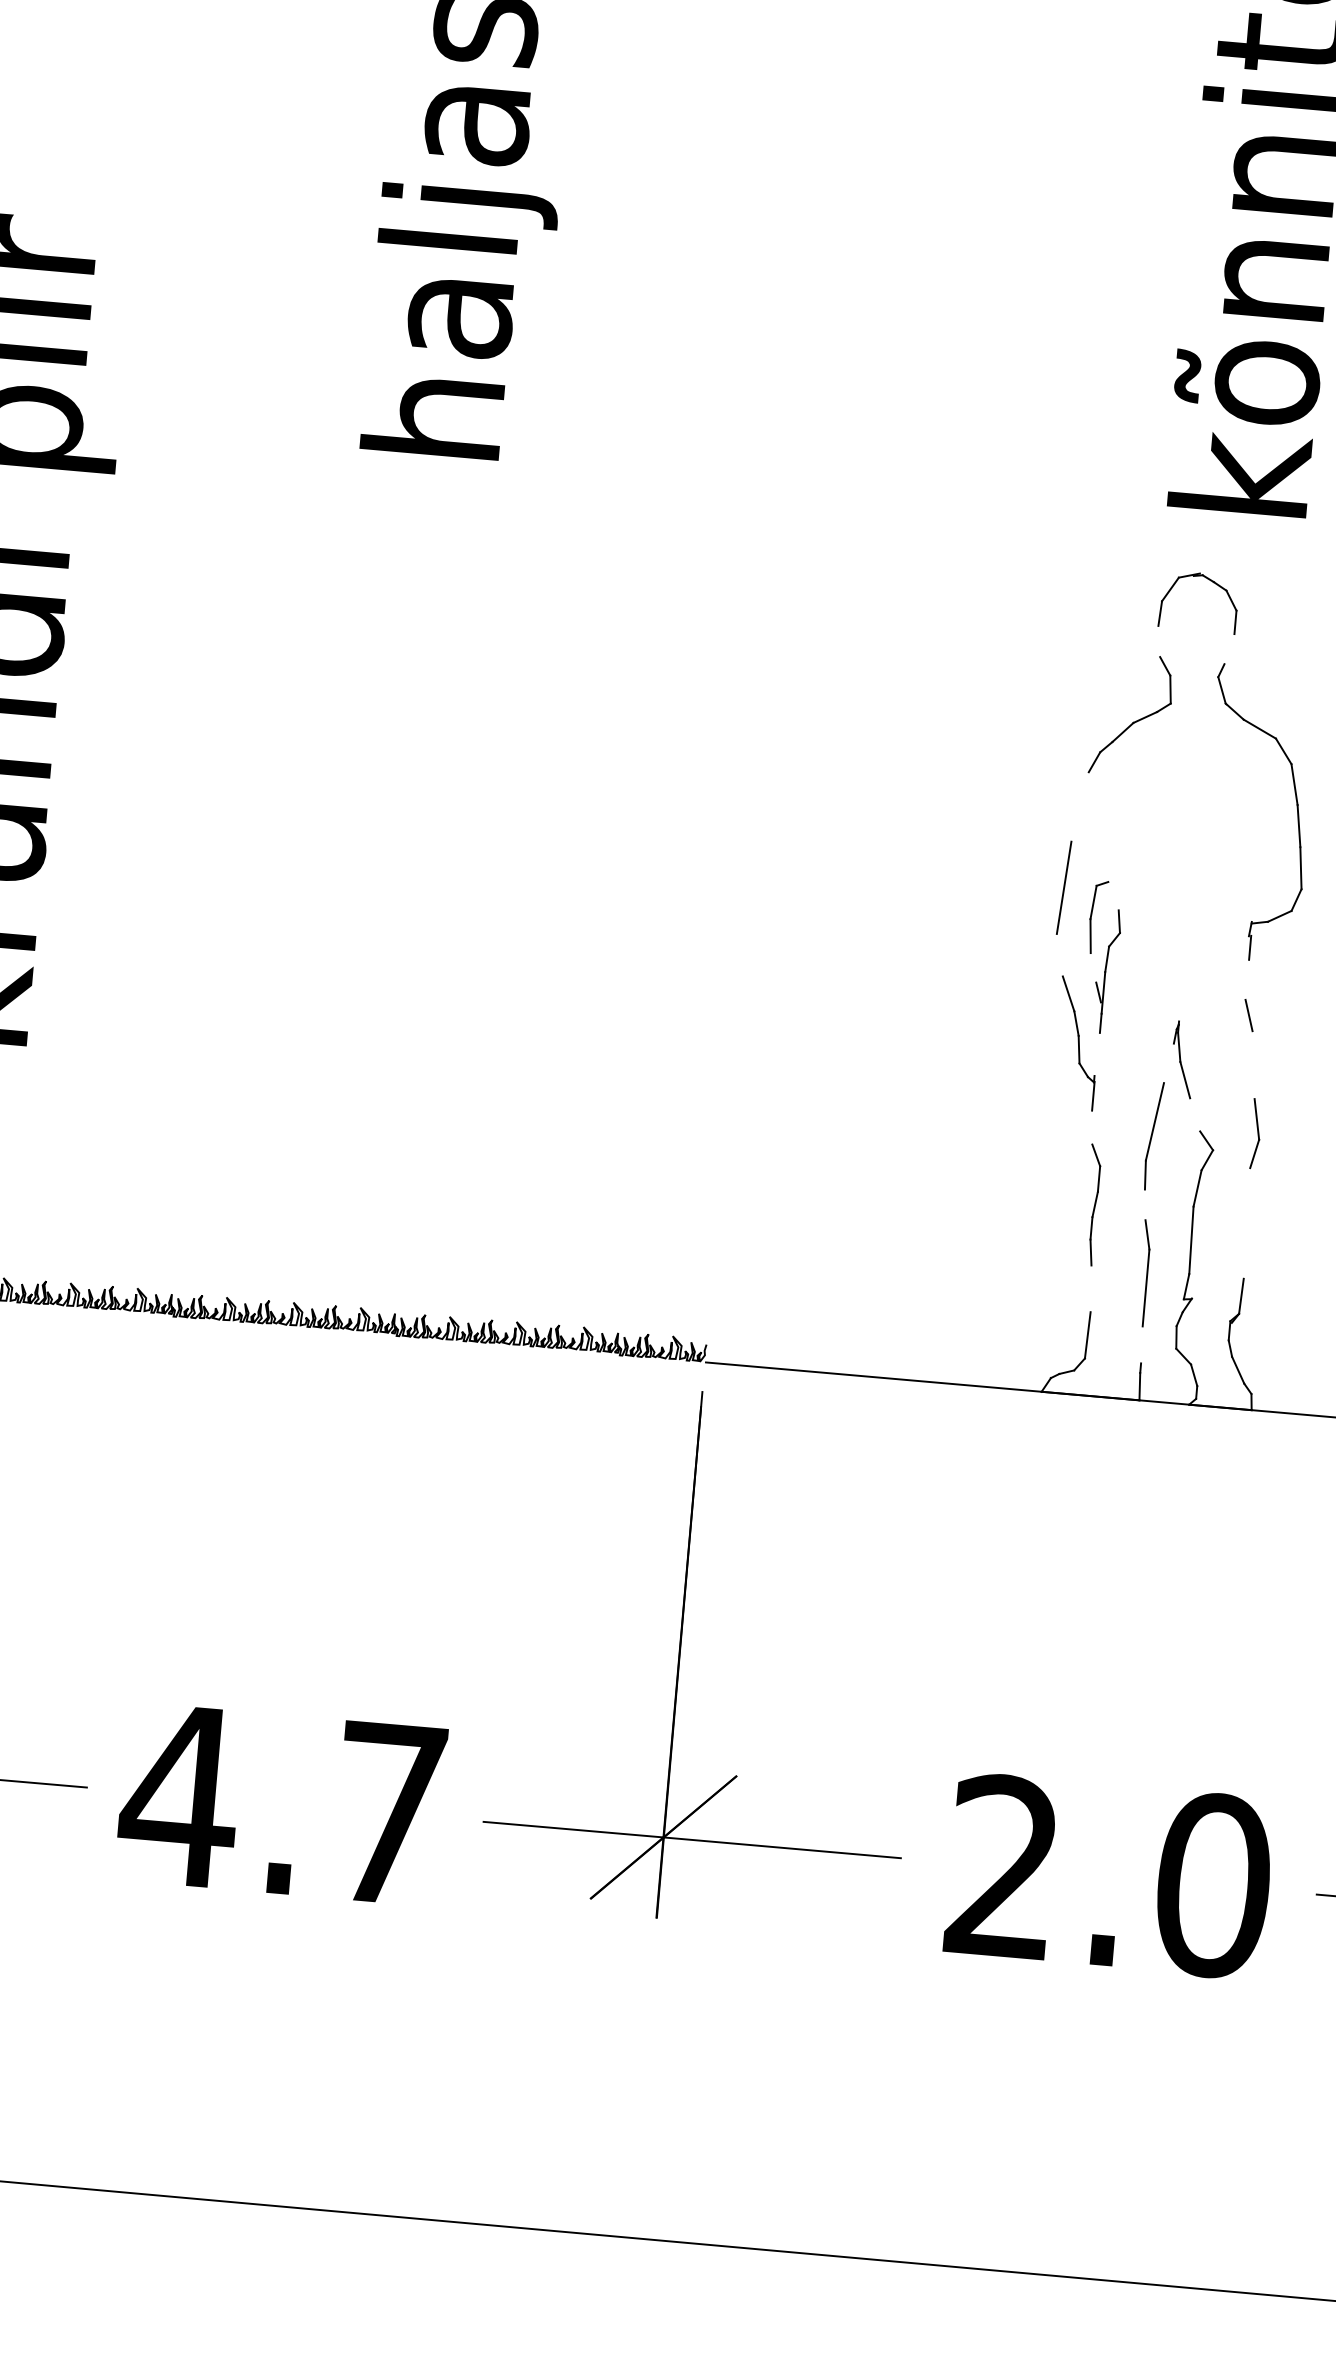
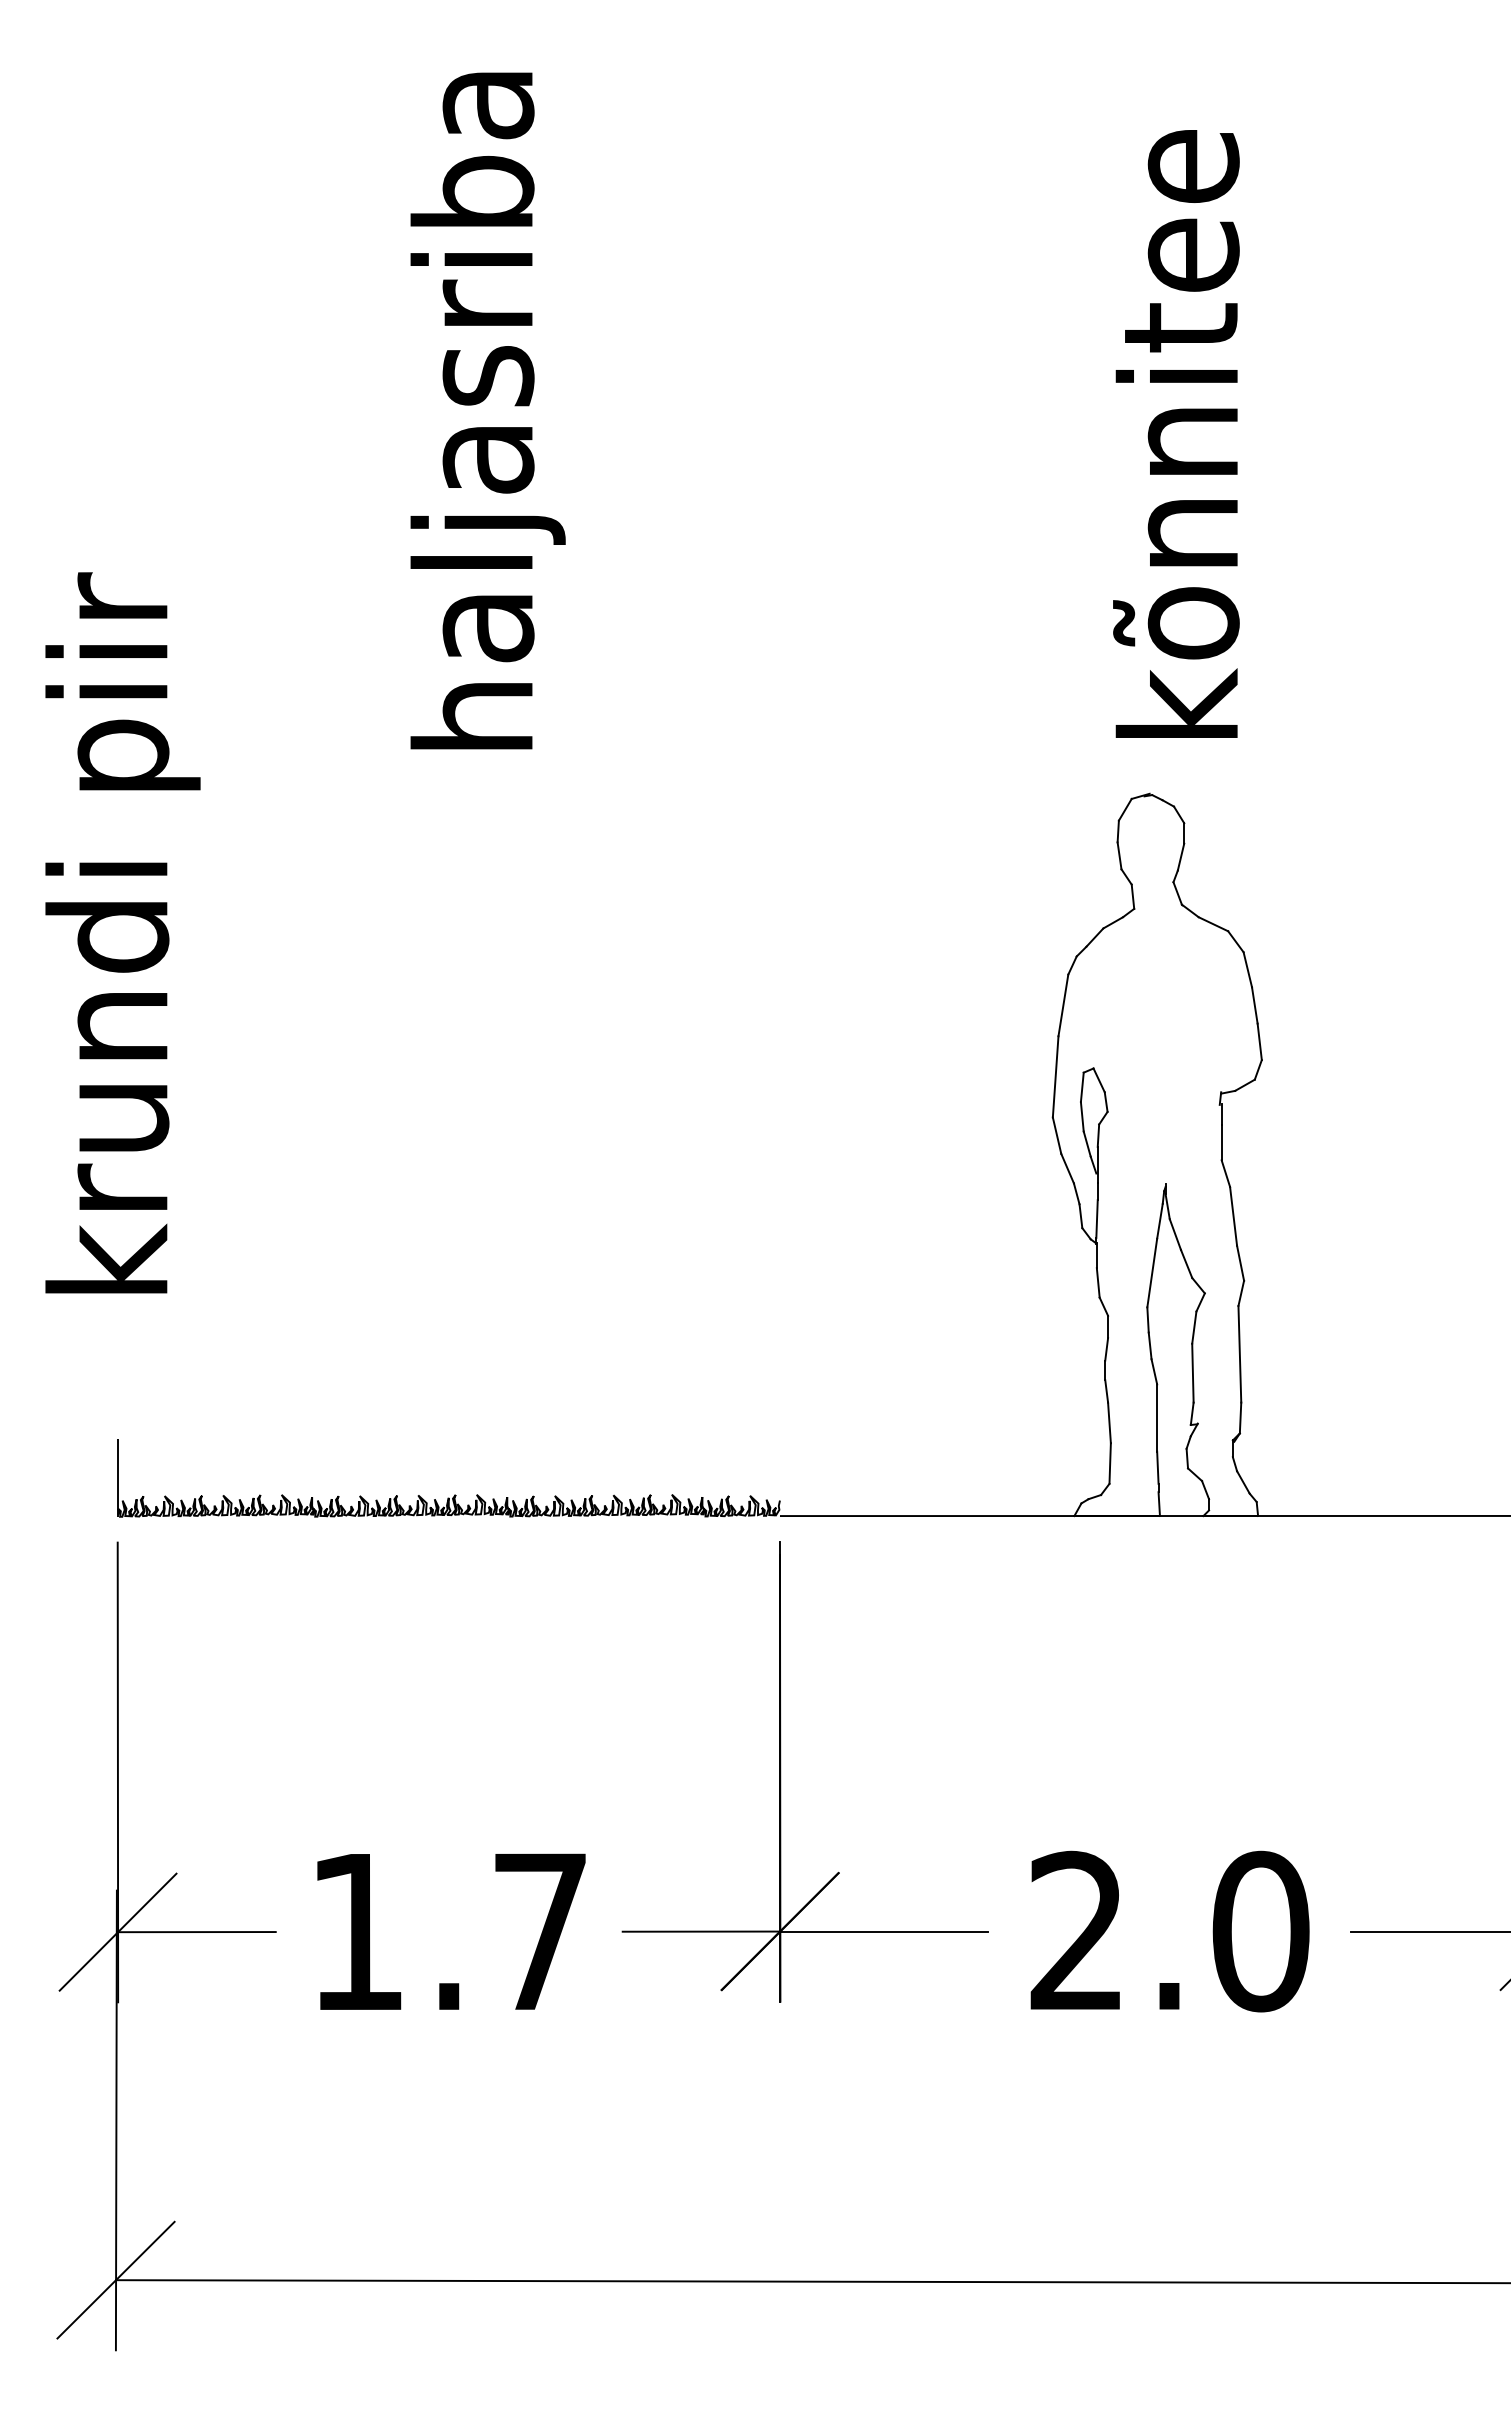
line: (1159, 641) -> (1119, 855), added
line: (1228, 648) -> (1180, 856), added
line: (1080, 806) -> (1063, 1005), added
line: (1112, 896) -> (1098, 1080), added
line: (1059, 954) -> (1056, 1135), added
line: (1092, 967) -> (1086, 1143), added
line: (1247, 979) -> (1221, 1142), added
line: (1096, 1053) -> (1096, 1218), added
line: (1168, 1062) -> (1159, 1220), added
line: (1253, 1064) -> (1233, 1215), added
line: (1195, 1114) -> (1186, 1263), added
line: (1091, 1127) -> (1097, 1282), added
line: (1144, 1204) -> (1149, 1345), added
line: (1246, 1223) -> (1239, 1354), added
line: (1091, 1288) -> (1109, 1422), added
line: (1141, 1344) -> (1157, 1467), added
text: (179, 1795) -> (356, 1931), 4.7 -> 1.7

